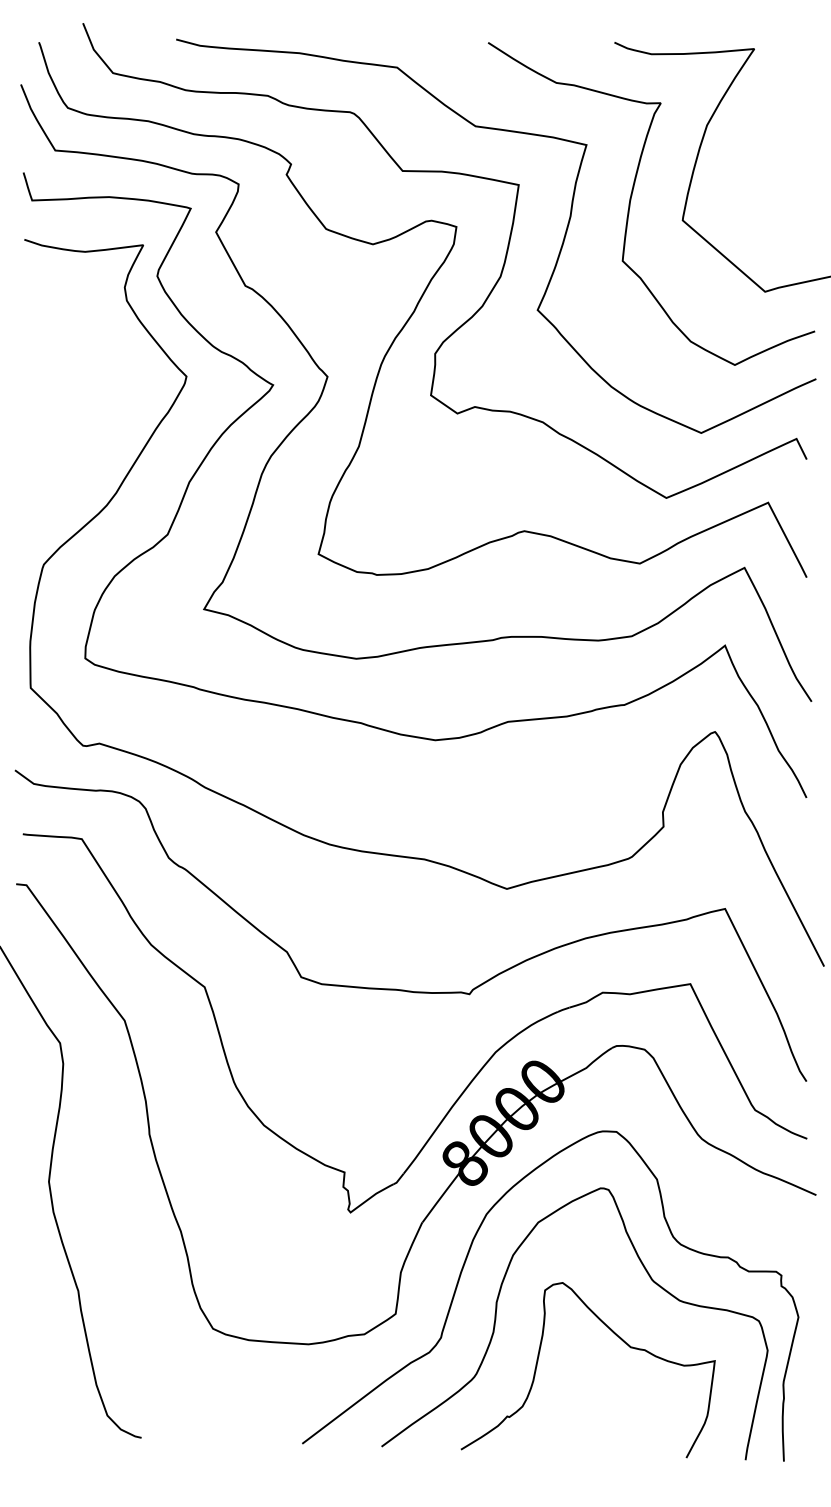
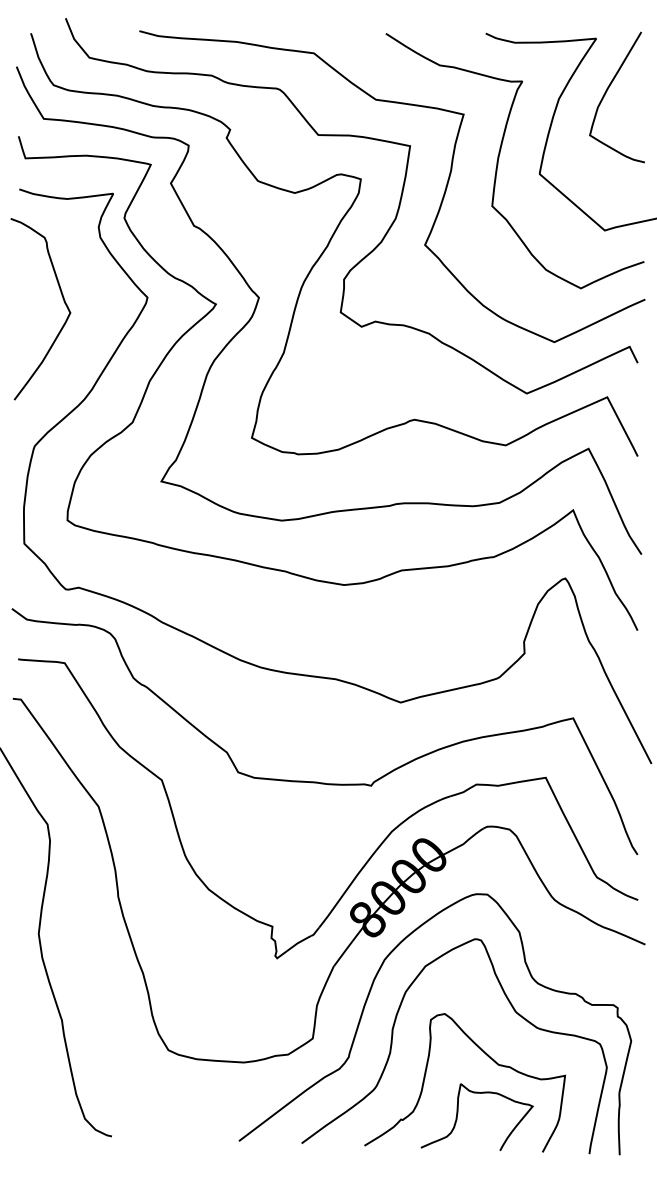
curve: (767, 118) -> (606, 93), added
curve: (80, 381) -> (63, 301), added
curve: (579, 1408) -> (458, 1113), added

